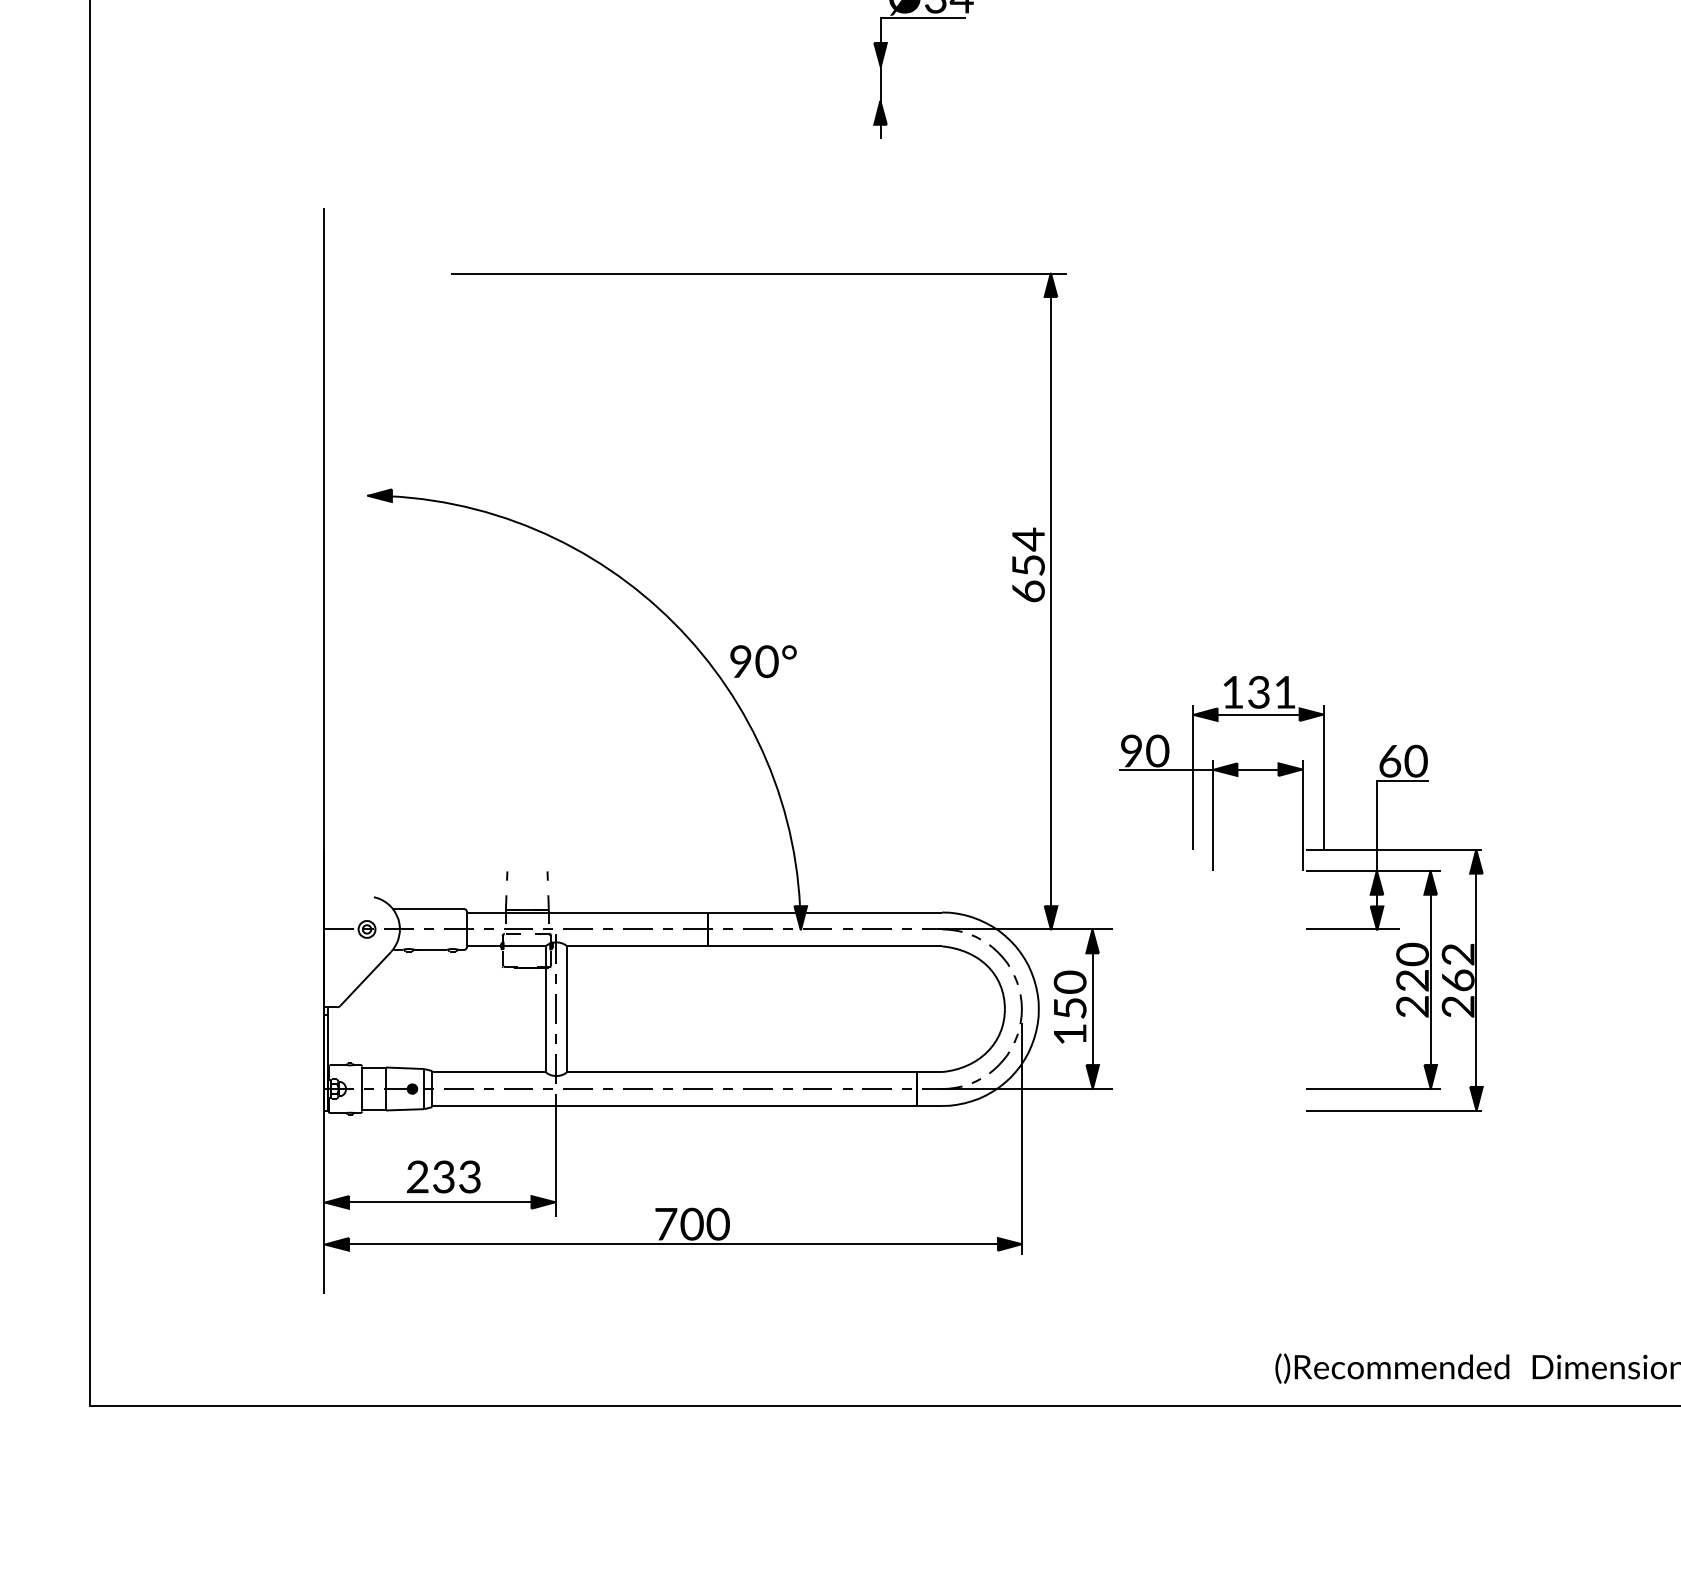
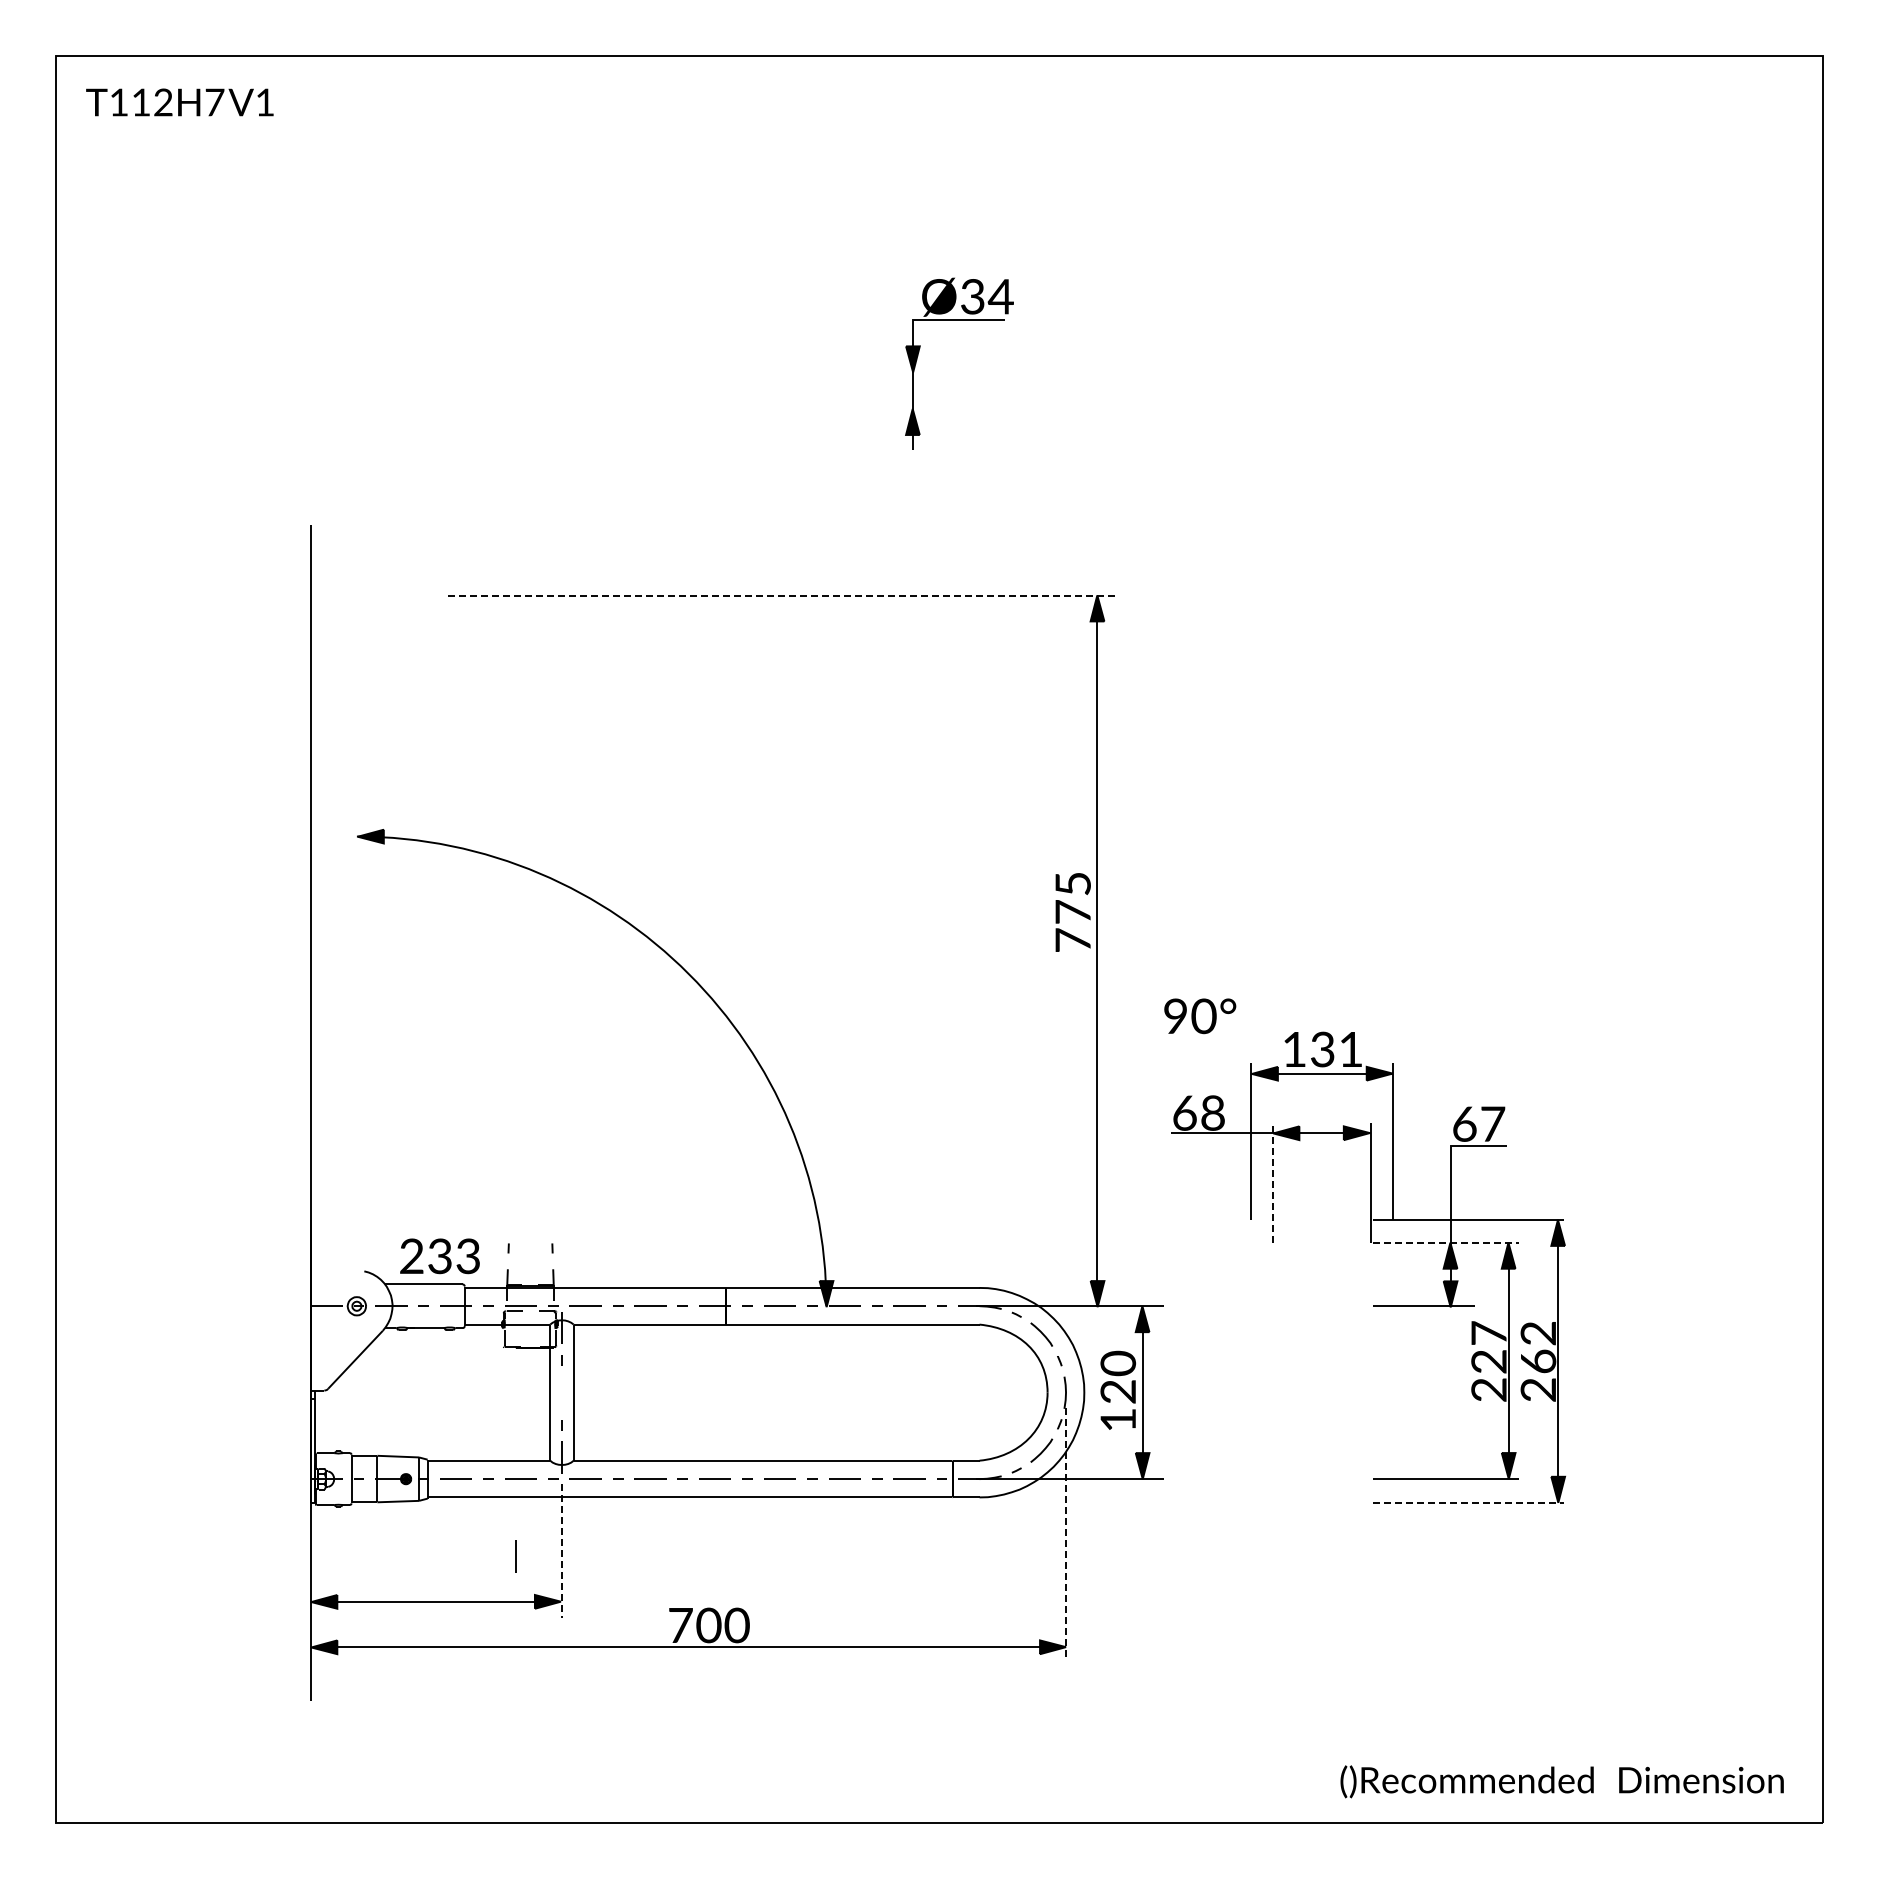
line: (760, 273) -> (782, 596), solid -> dashed
text: (1027, 564) -> (1072, 911), 654 -> 775
text: (763, 661) -> (1200, 1016), moved
text: (1145, 750) -> (1199, 1112), 90 -> 68
text: (1415, 760) -> (1492, 1123), 60 -> 67
line: (1213, 815) -> (1273, 1182), solid -> dashed
line: (1373, 870) -> (1446, 1242), solid -> dashed
text: (1412, 953) -> (1488, 1332), 220 -> 227
text: (1070, 1008) -> (1118, 1391), 150 -> 120
line: (555, 1009) -> (515, 1556), moved
line: (1394, 1110) -> (1469, 1502), solid -> dashed
line: (1022, 1139) -> (1066, 1533), solid -> dashed
line: (555, 1155) -> (561, 1551), solid -> dashed
text: (443, 1177) -> (439, 1256), moved

